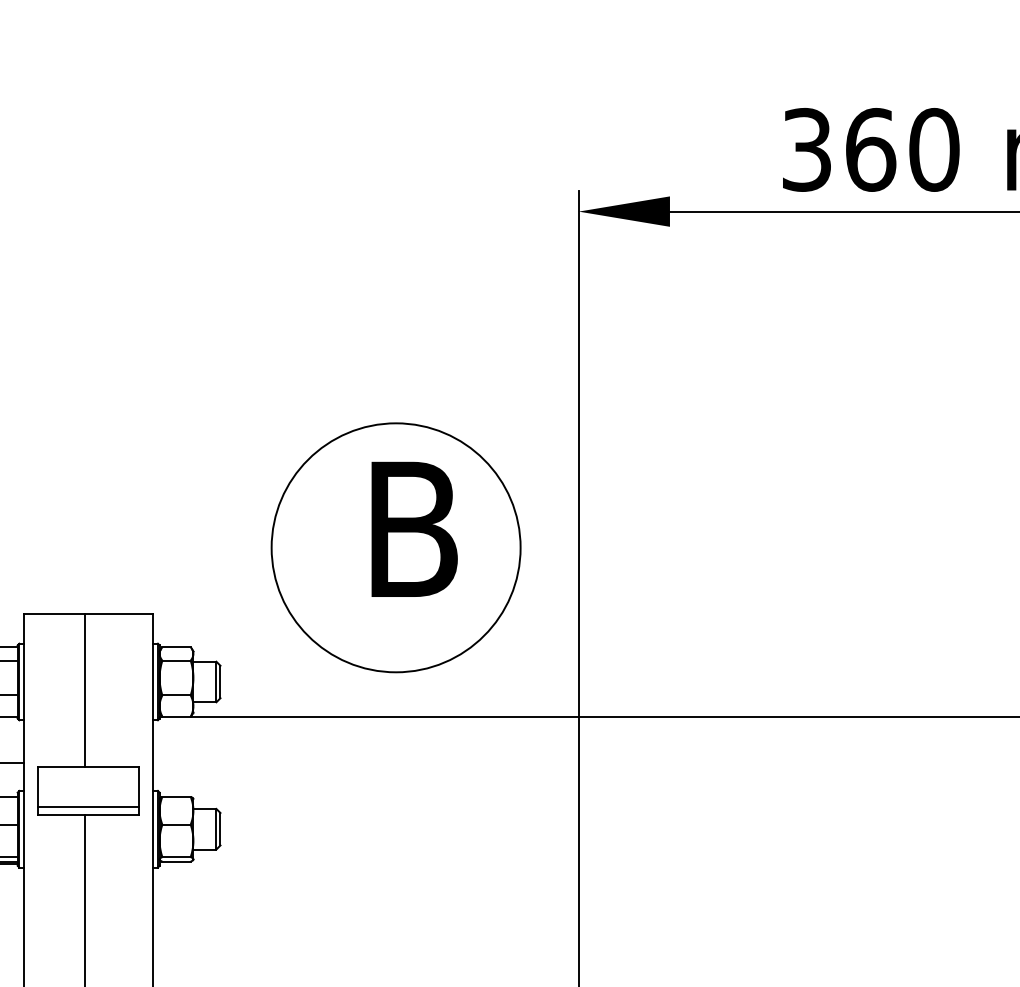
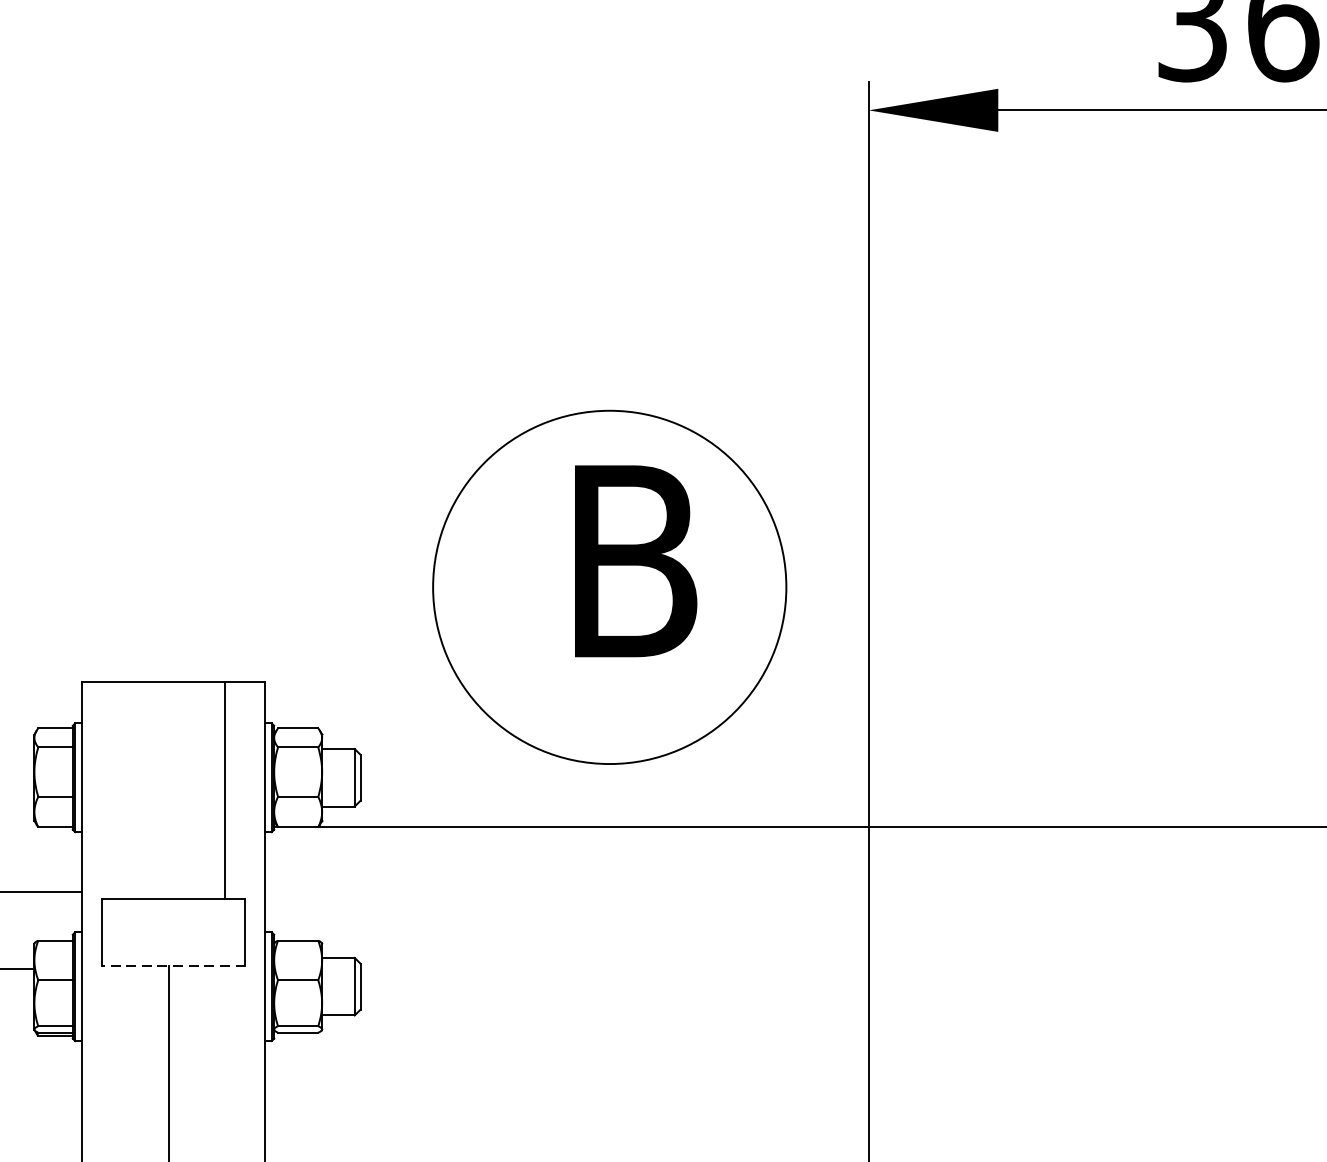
line: (85, 690) -> (225, 789), moved
line: (88, 806) -> (173, 954), removed
line: (88, 814) -> (173, 965), solid -> dashed

